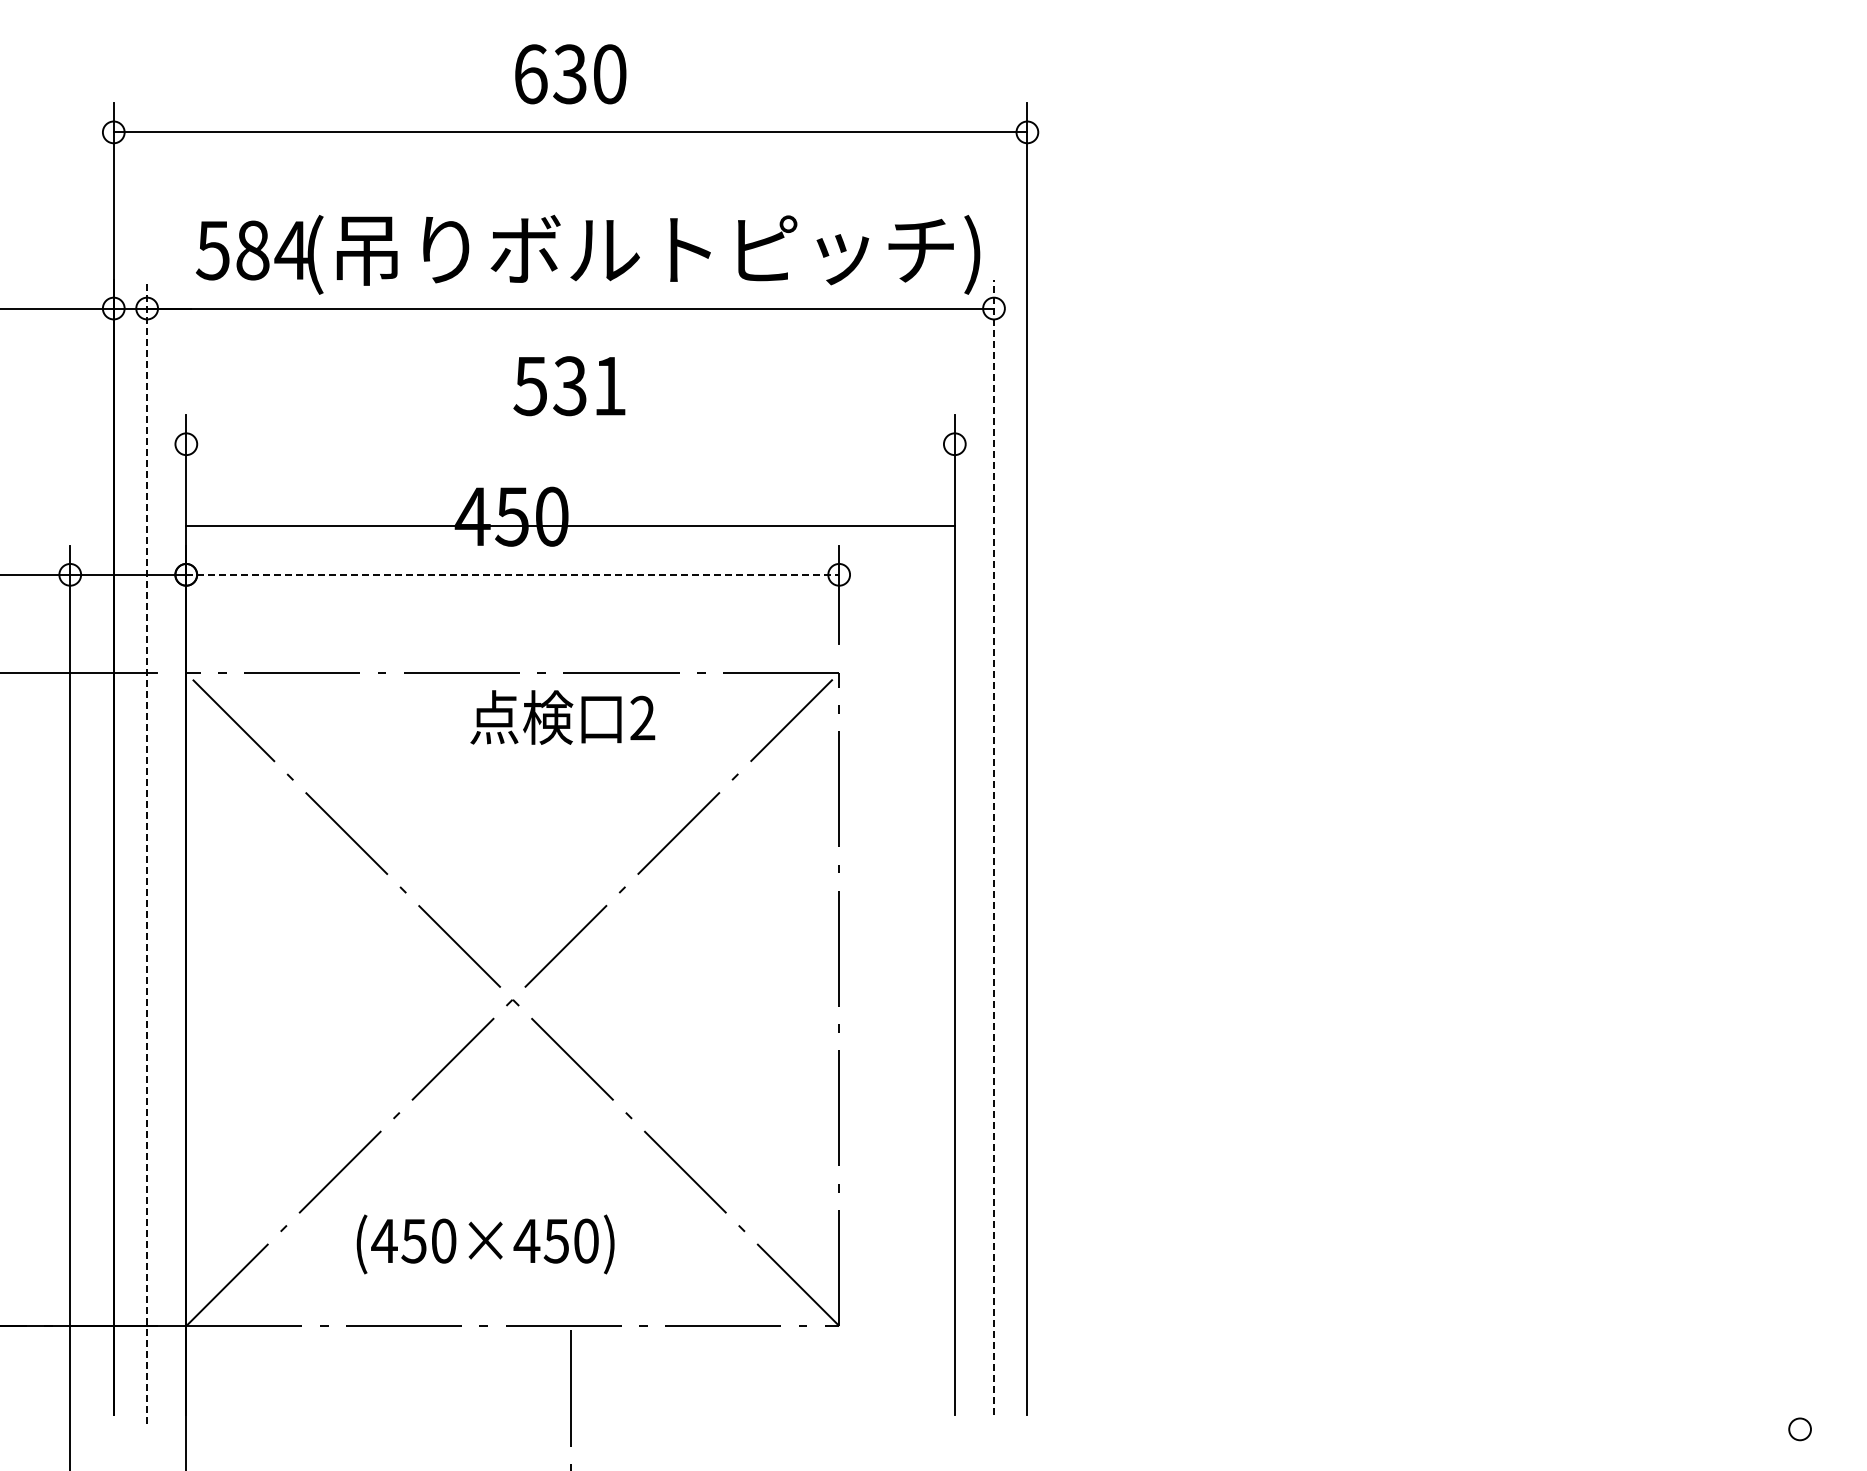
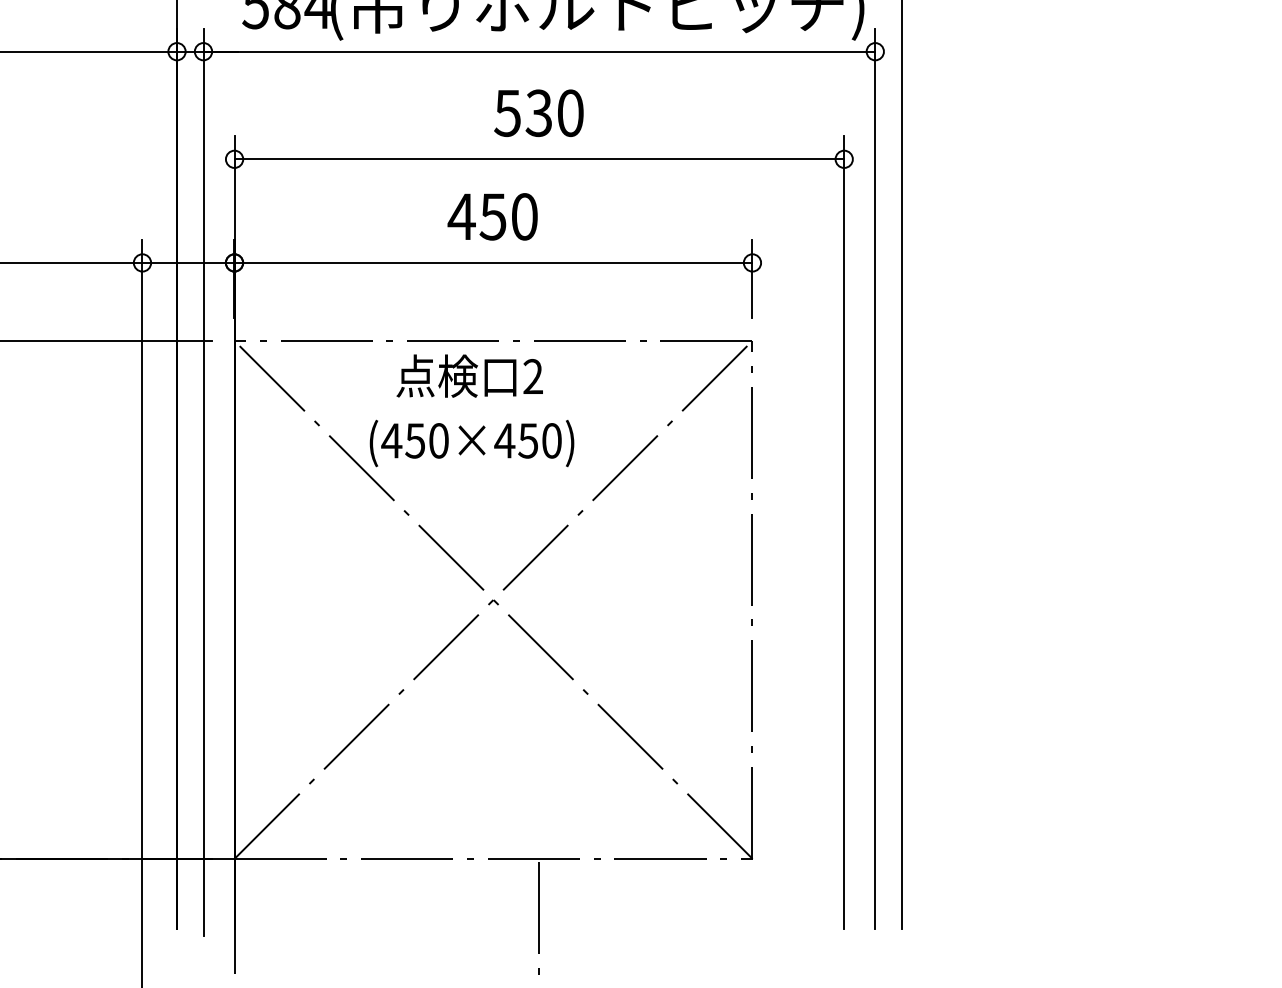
text: (610, 386) -> (571, 113), 531 -> 530
line: (570, 526) -> (539, 159), moved
line: (513, 574) -> (494, 262), dashed -> solid
text: (562, 717) -> (469, 376), moved
line: (994, 847) -> (875, 479), dashed -> solid
line: (147, 851) -> (203, 482), dashed -> solid
text: (485, 1244) -> (471, 443), moved

